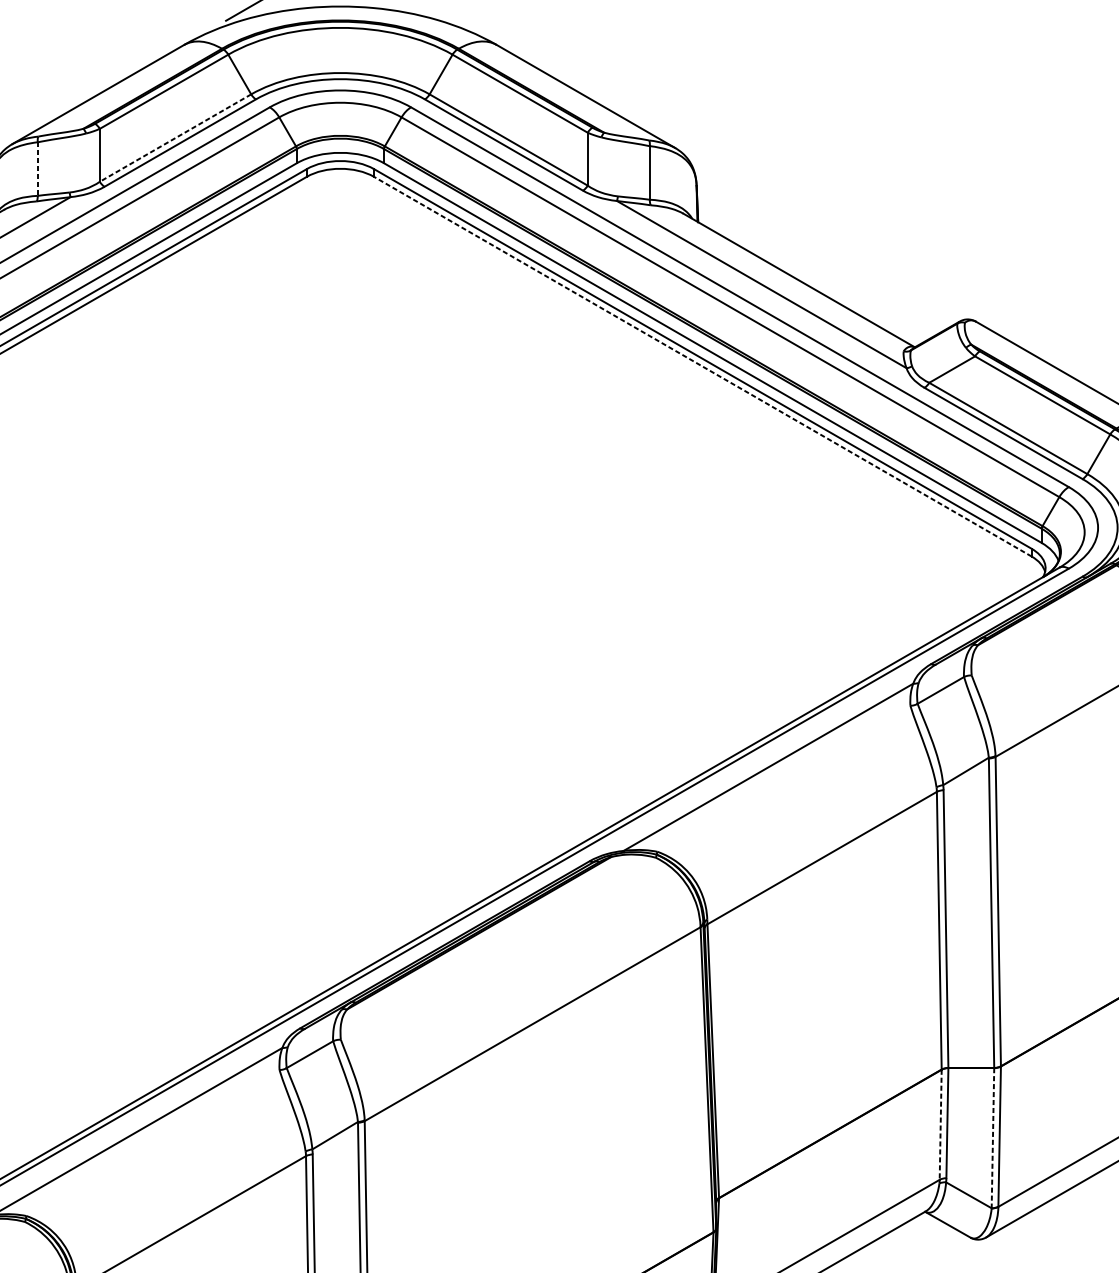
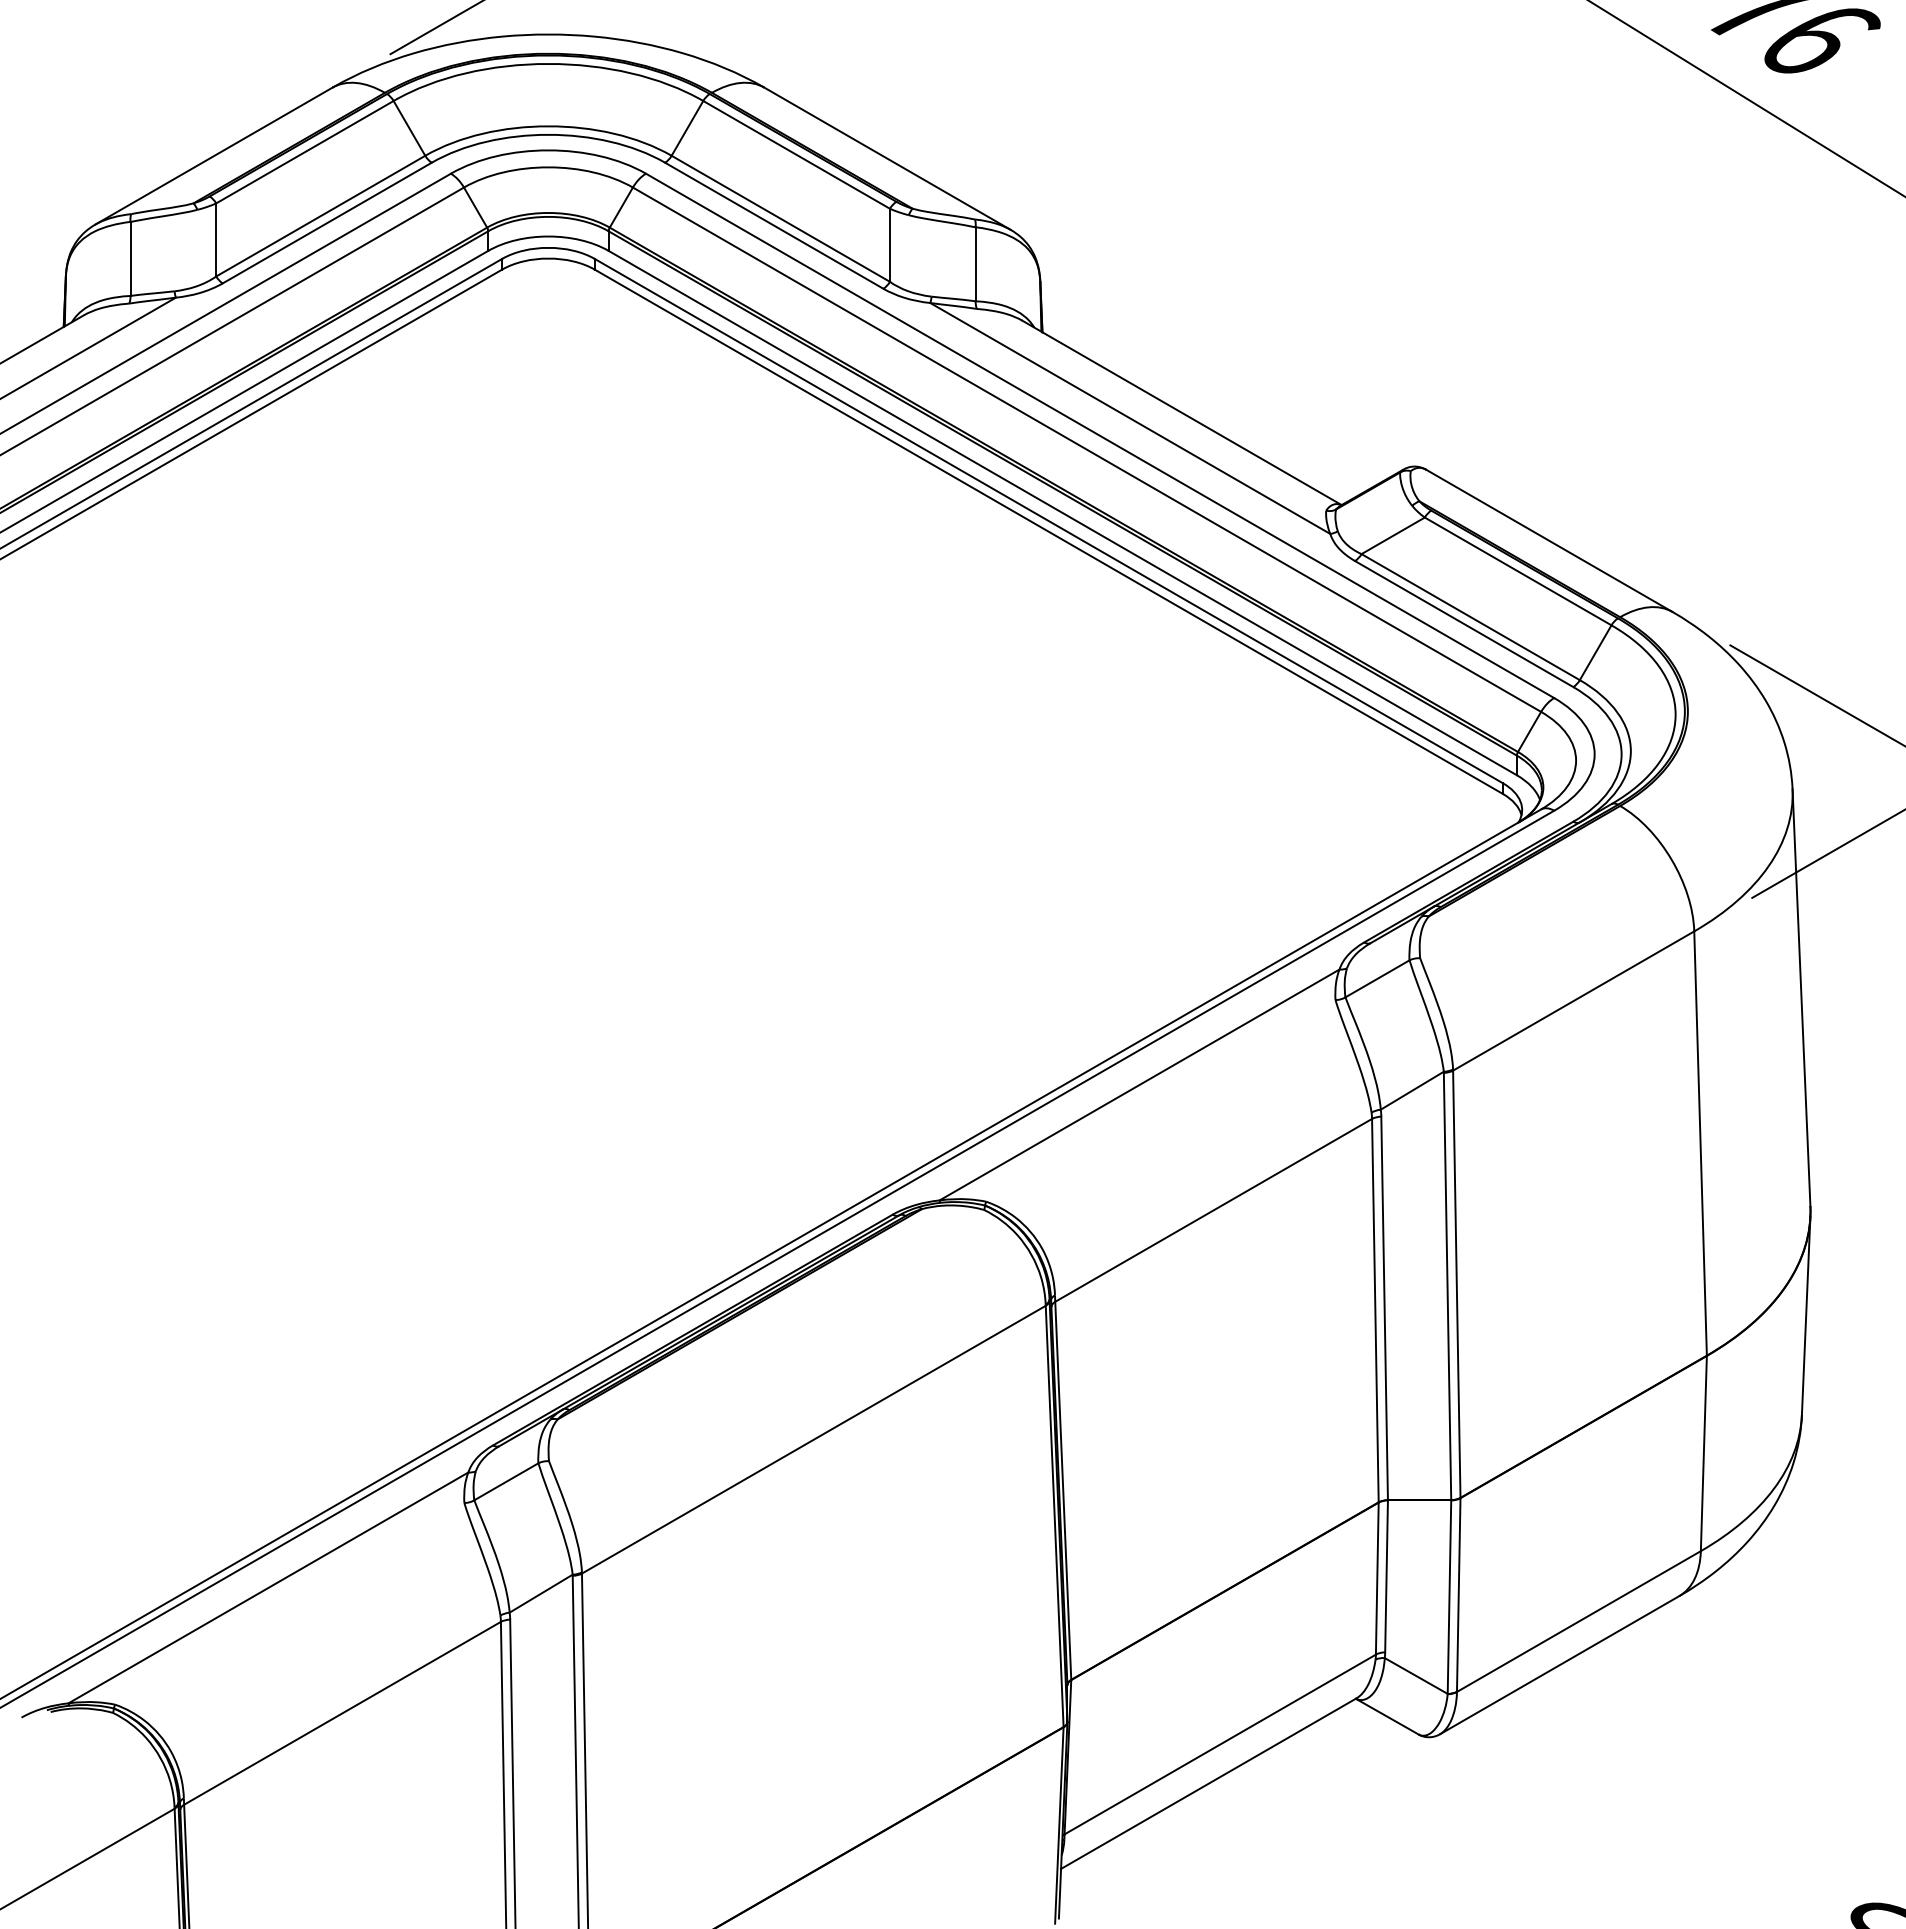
line: (175, 138) -> (320, 216), dashed -> solid
line: (37, 168) -> (130, 258), dashed -> solid
line: (702, 366) -> (1048, 531), dashed -> solid
line: (940, 1125) -> (1377, 1579), dashed -> solid
line: (992, 1138) -> (1449, 1597), dashed -> solid

